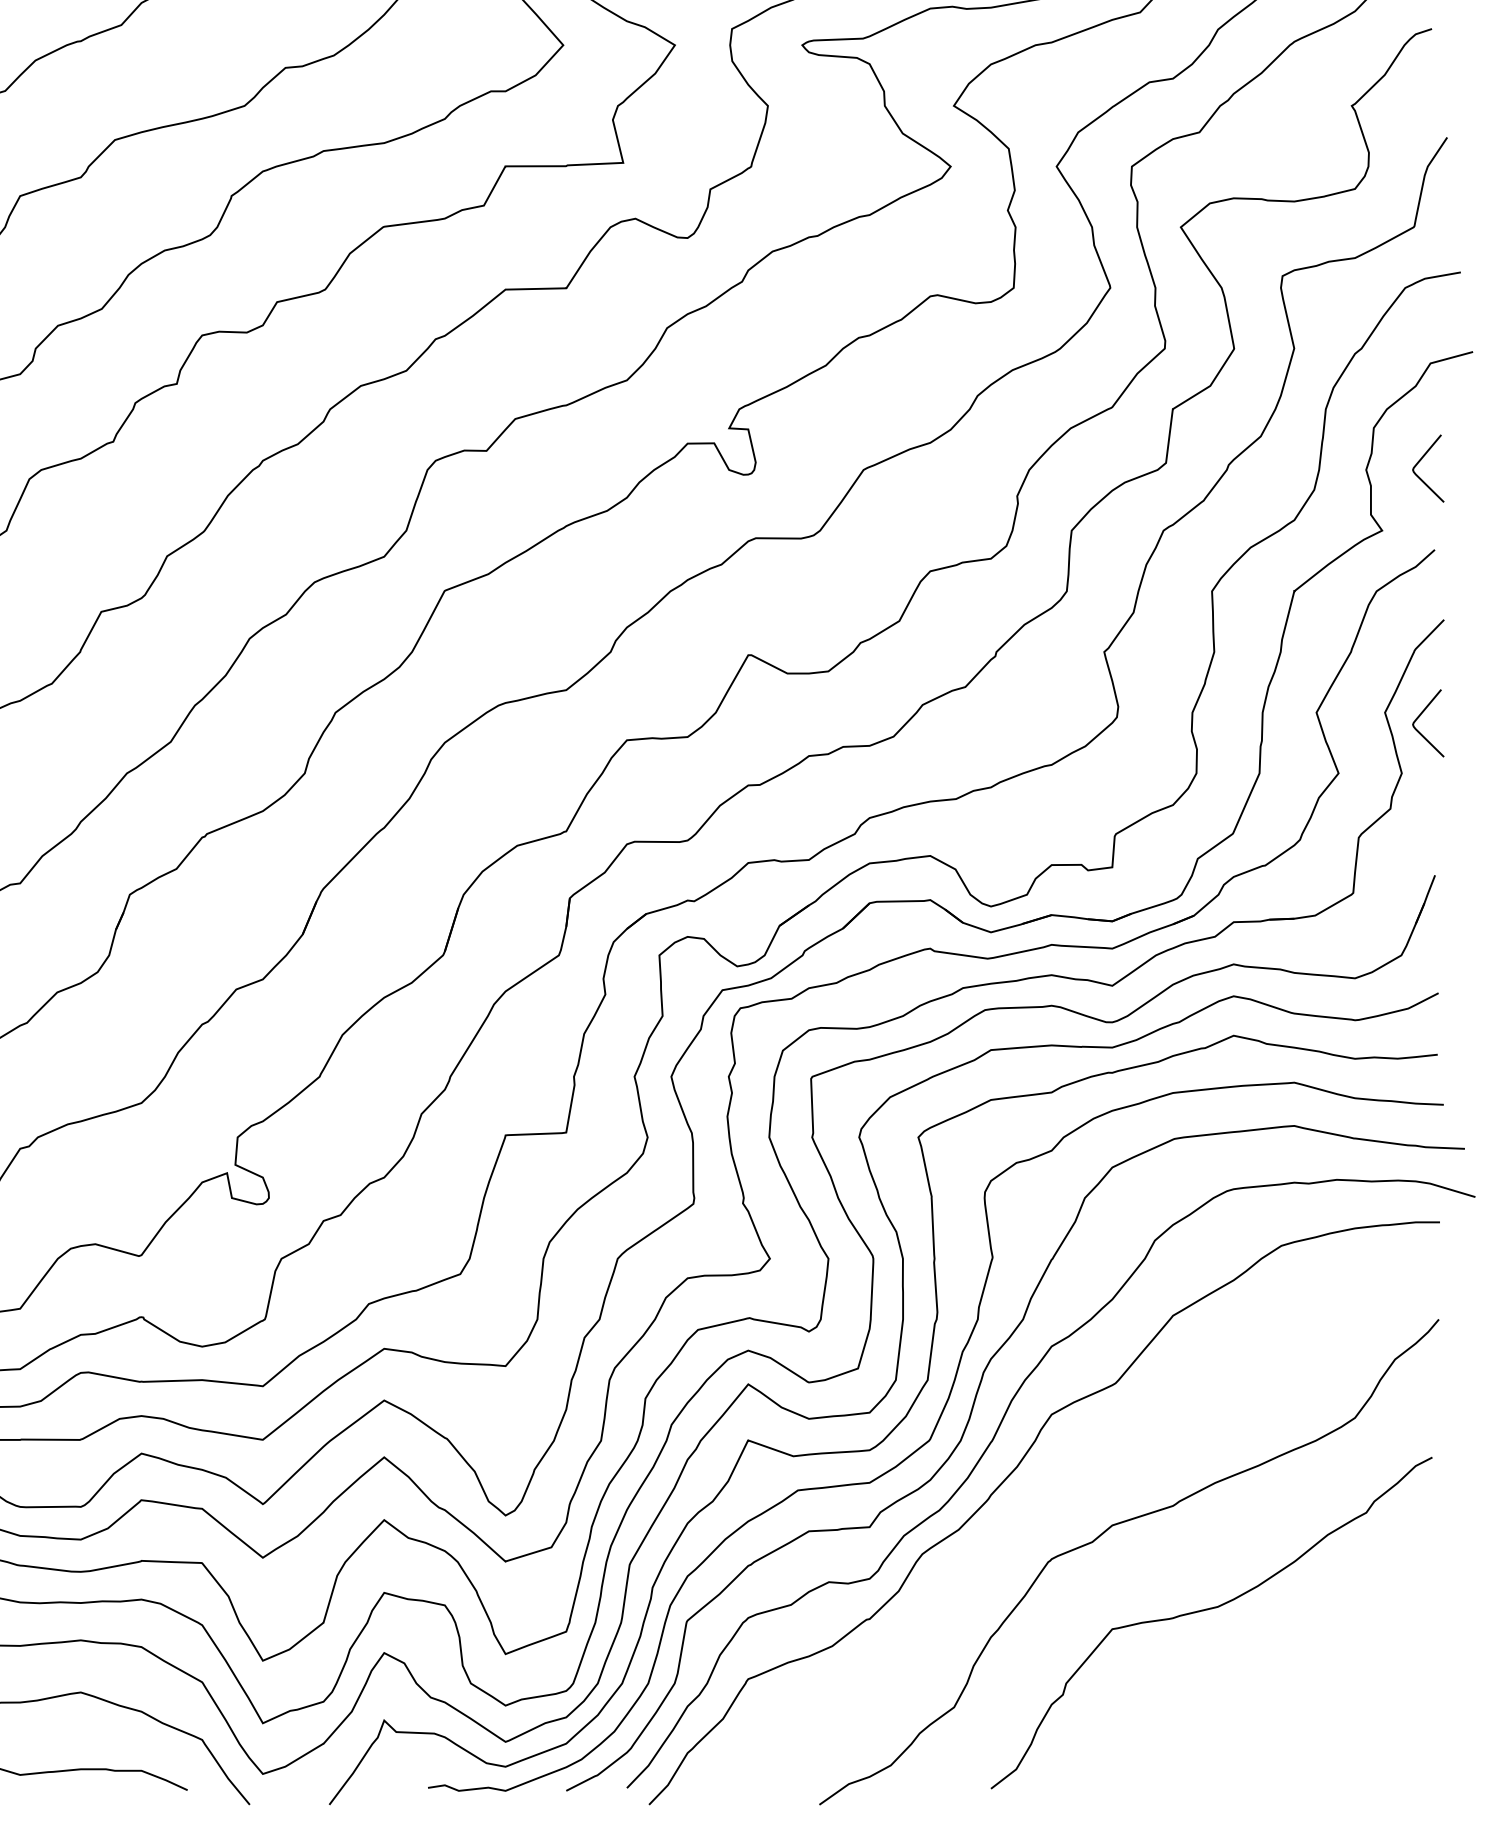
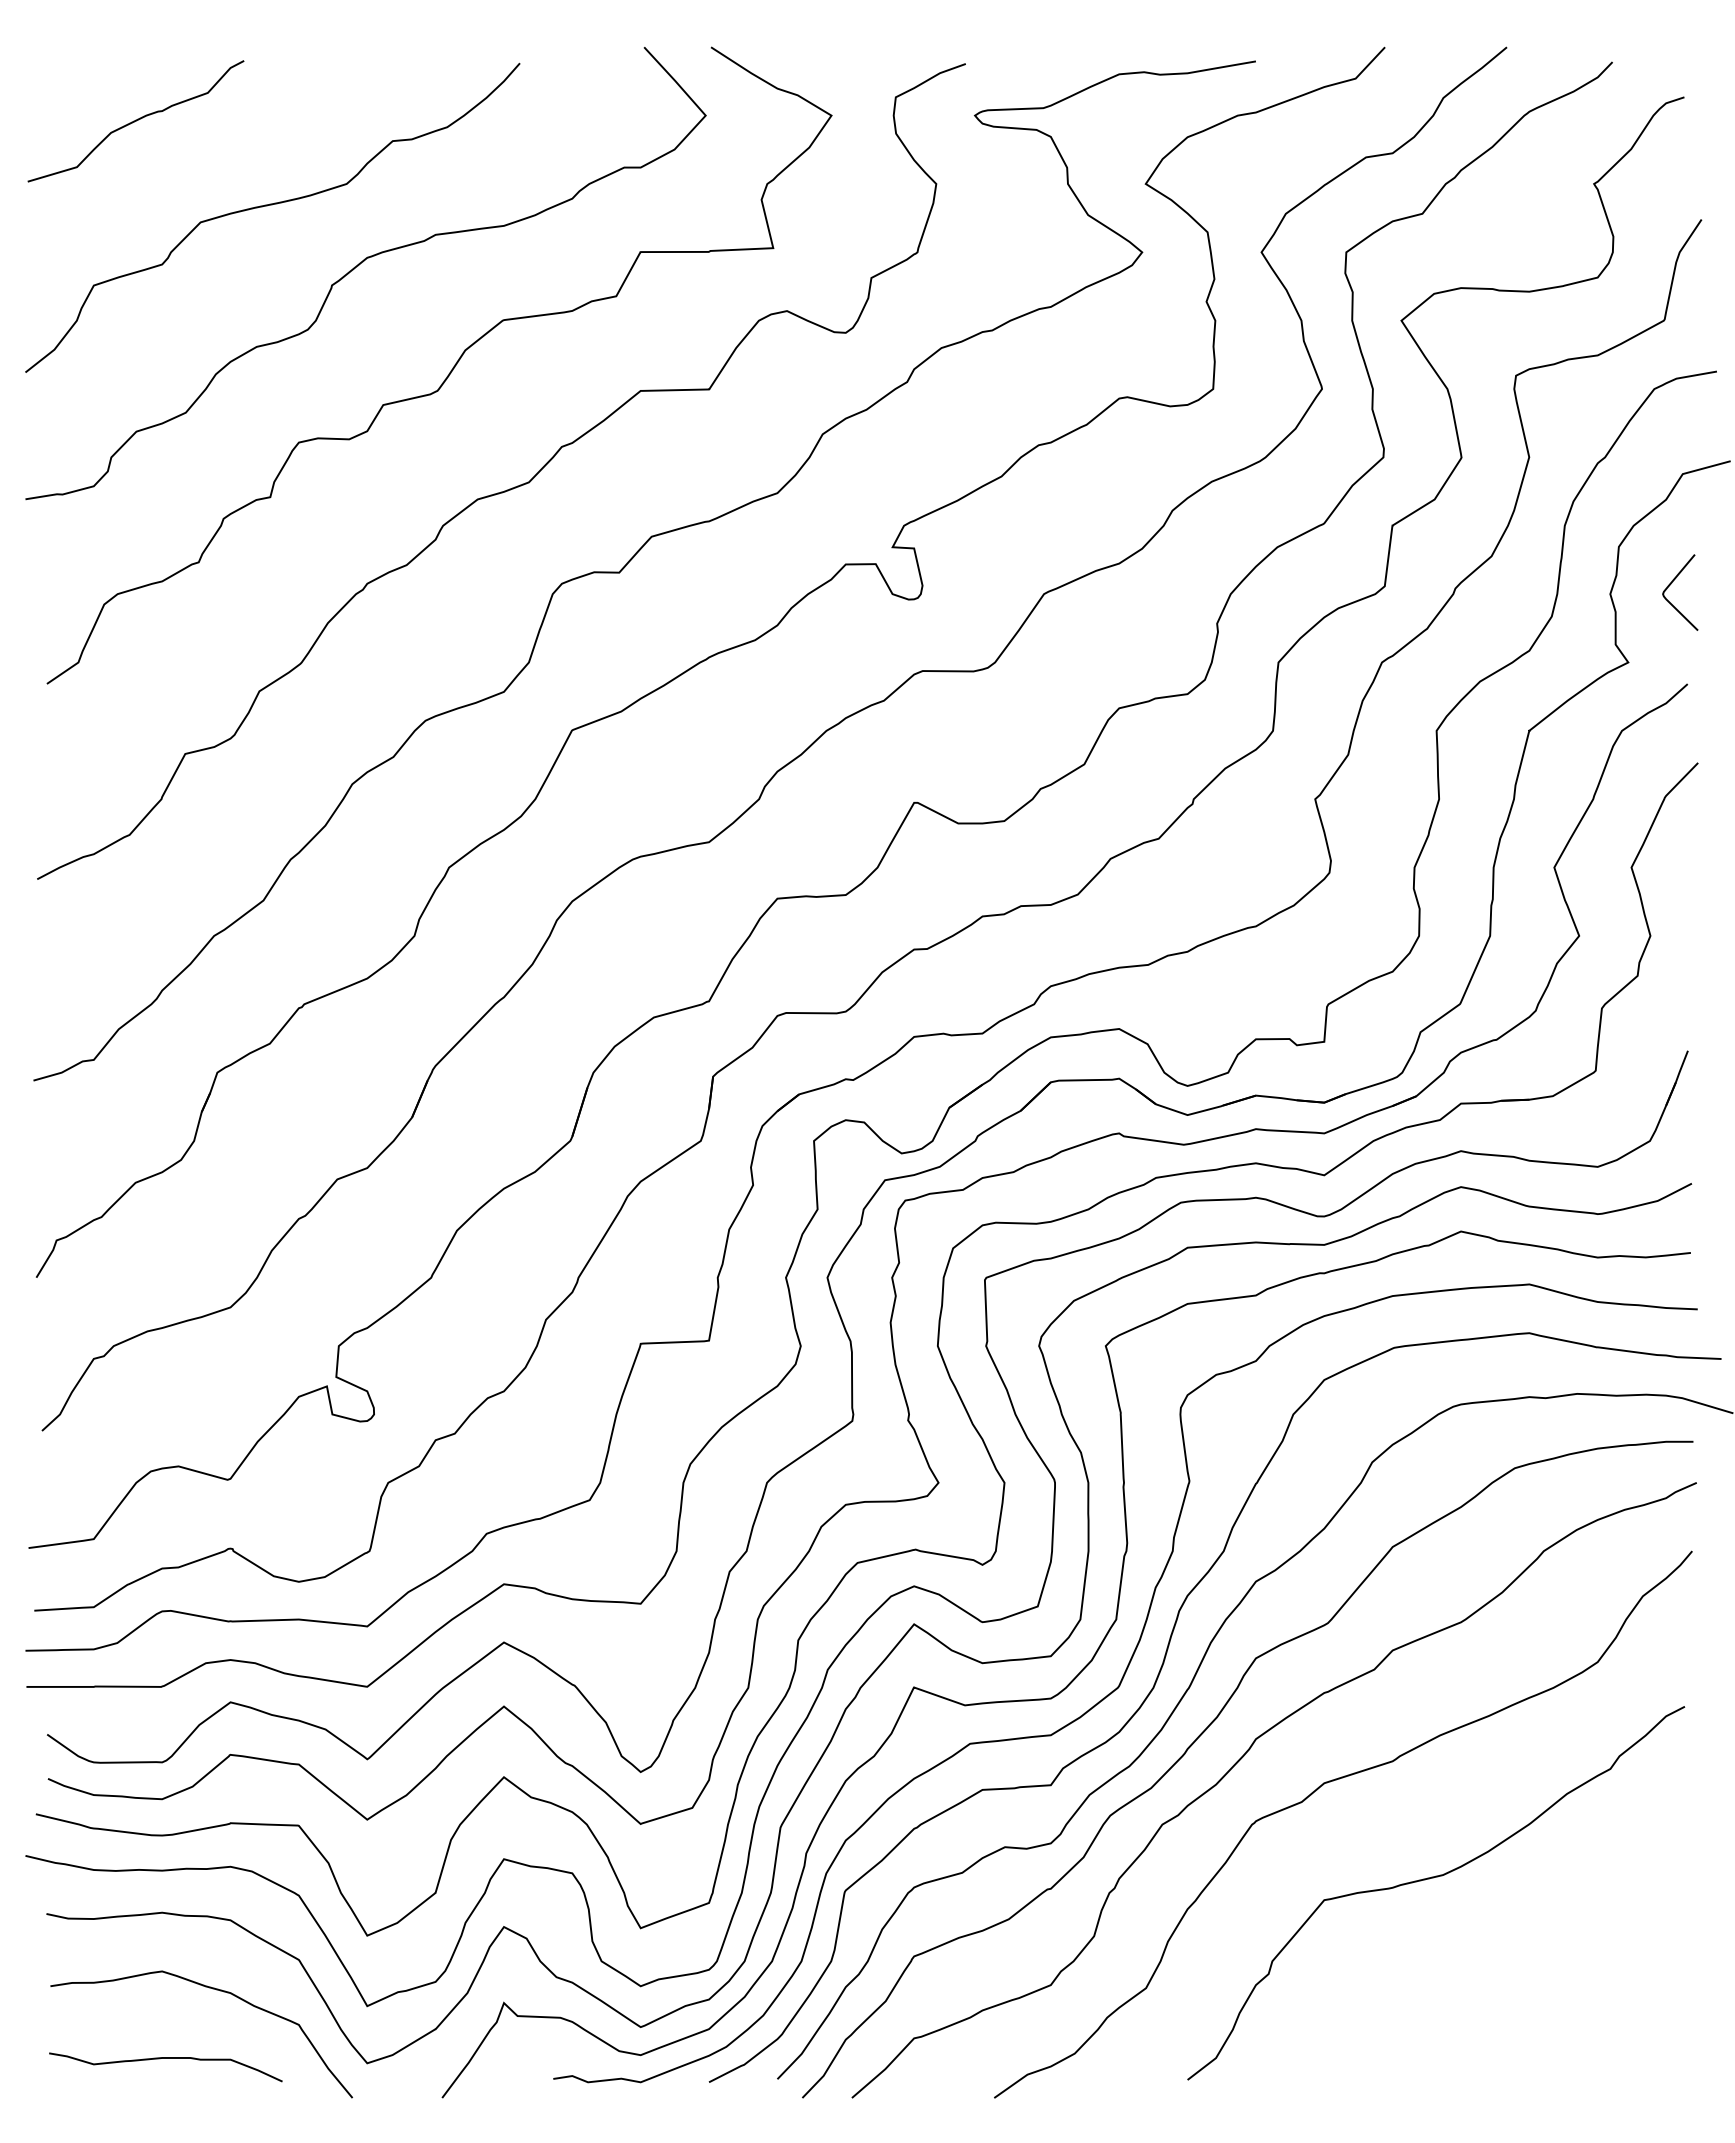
curve: (1421, 715) -> (1672, 870), removed
curve: (1039, 1503) -> (1242, 1758), added

